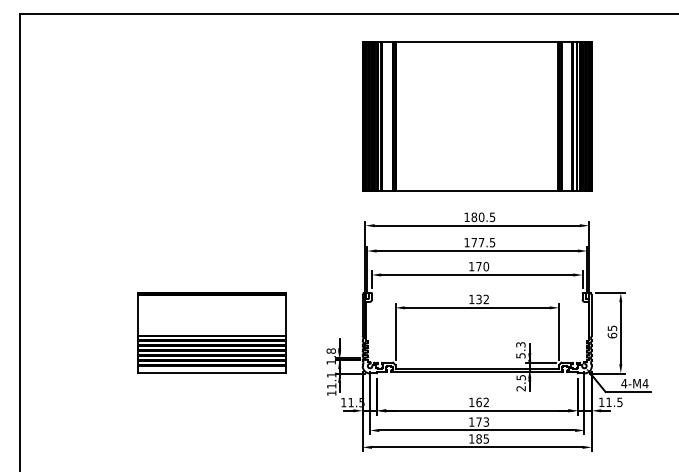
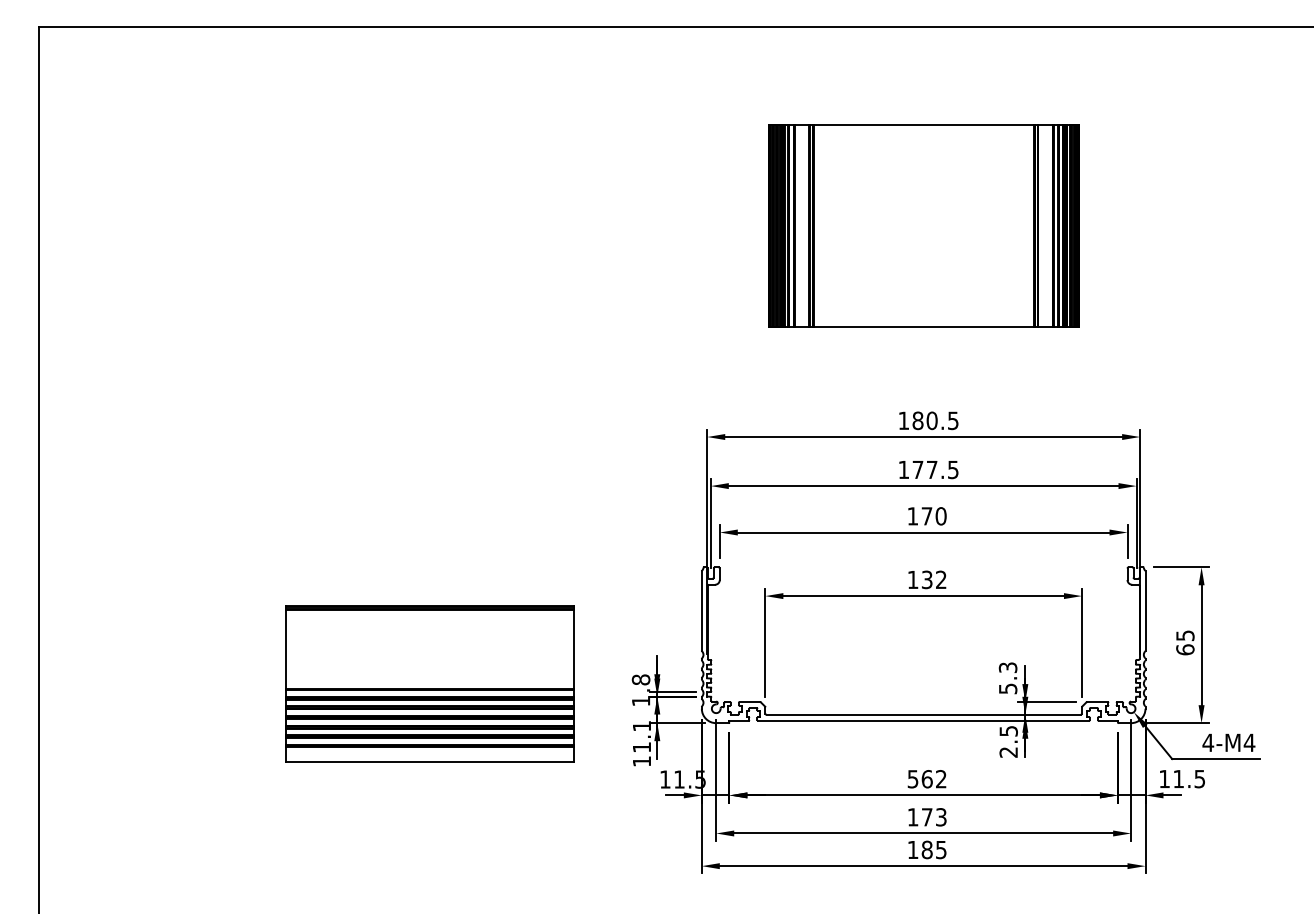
part: (477, 116) -> (924, 225), size x0.7
part: (211, 332) -> (428, 682), moved
text: (471, 402) -> (912, 779), 162 -> 562

